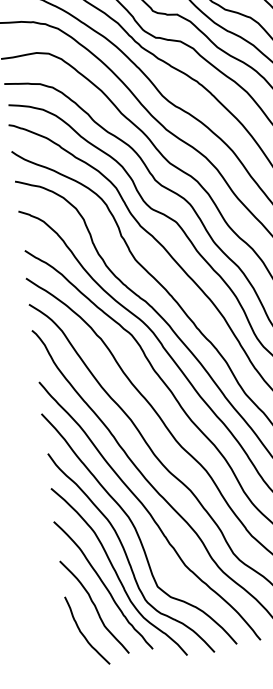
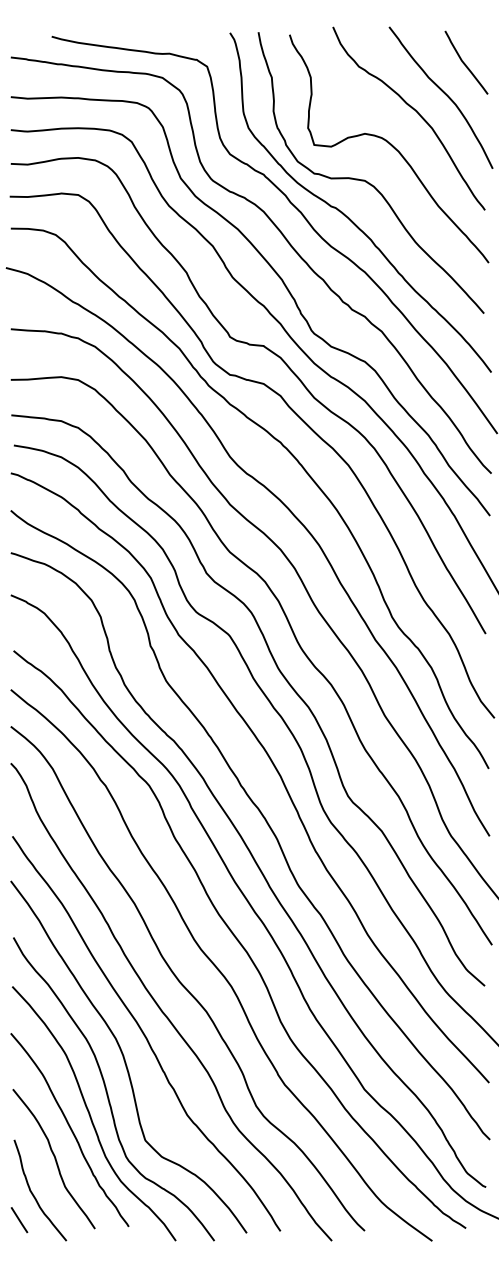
line: (75, 653) -> (19, 1220), added

